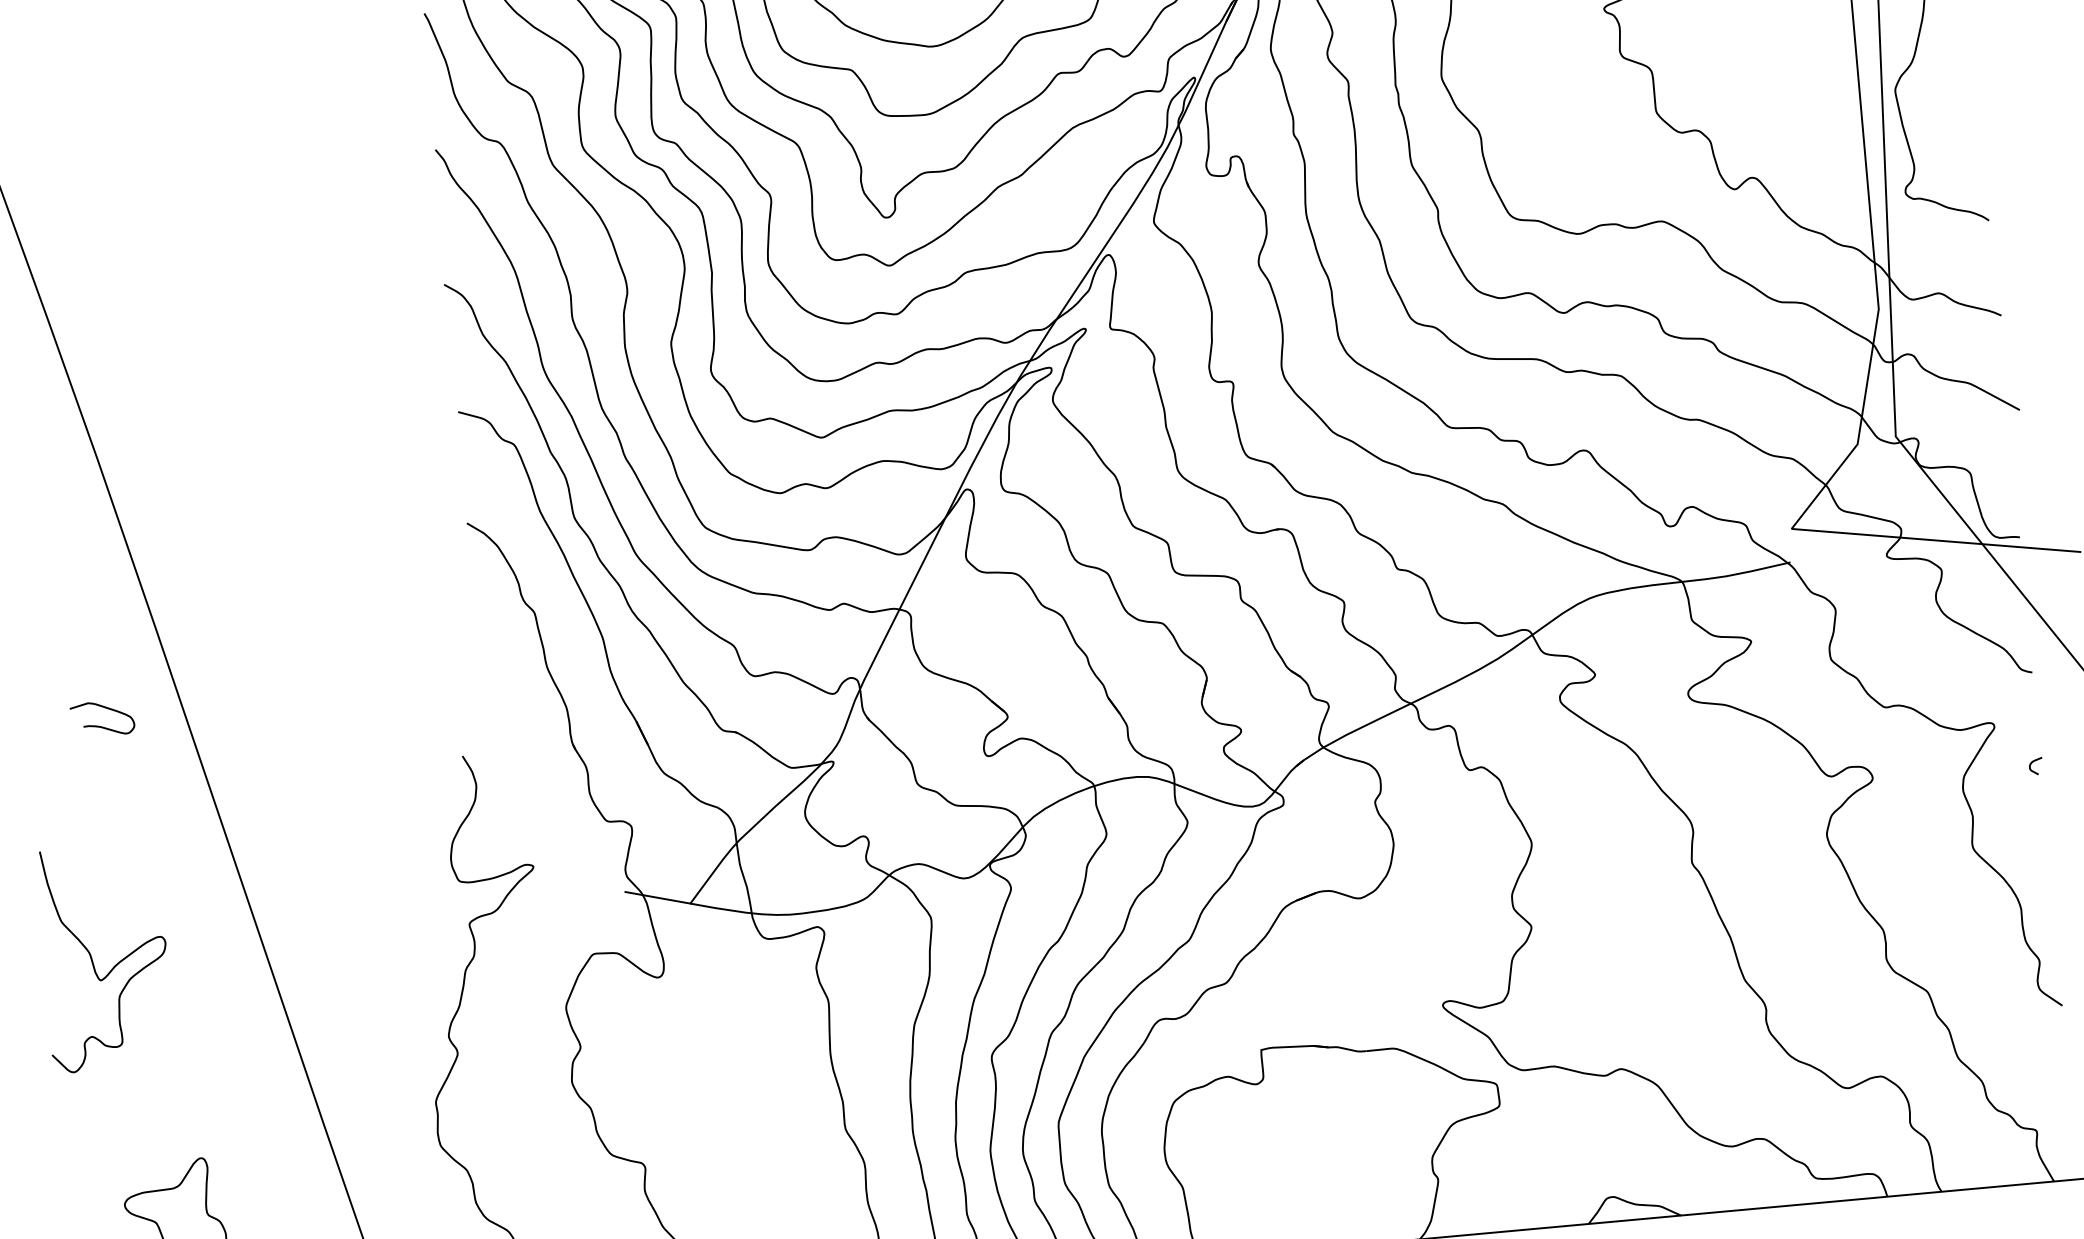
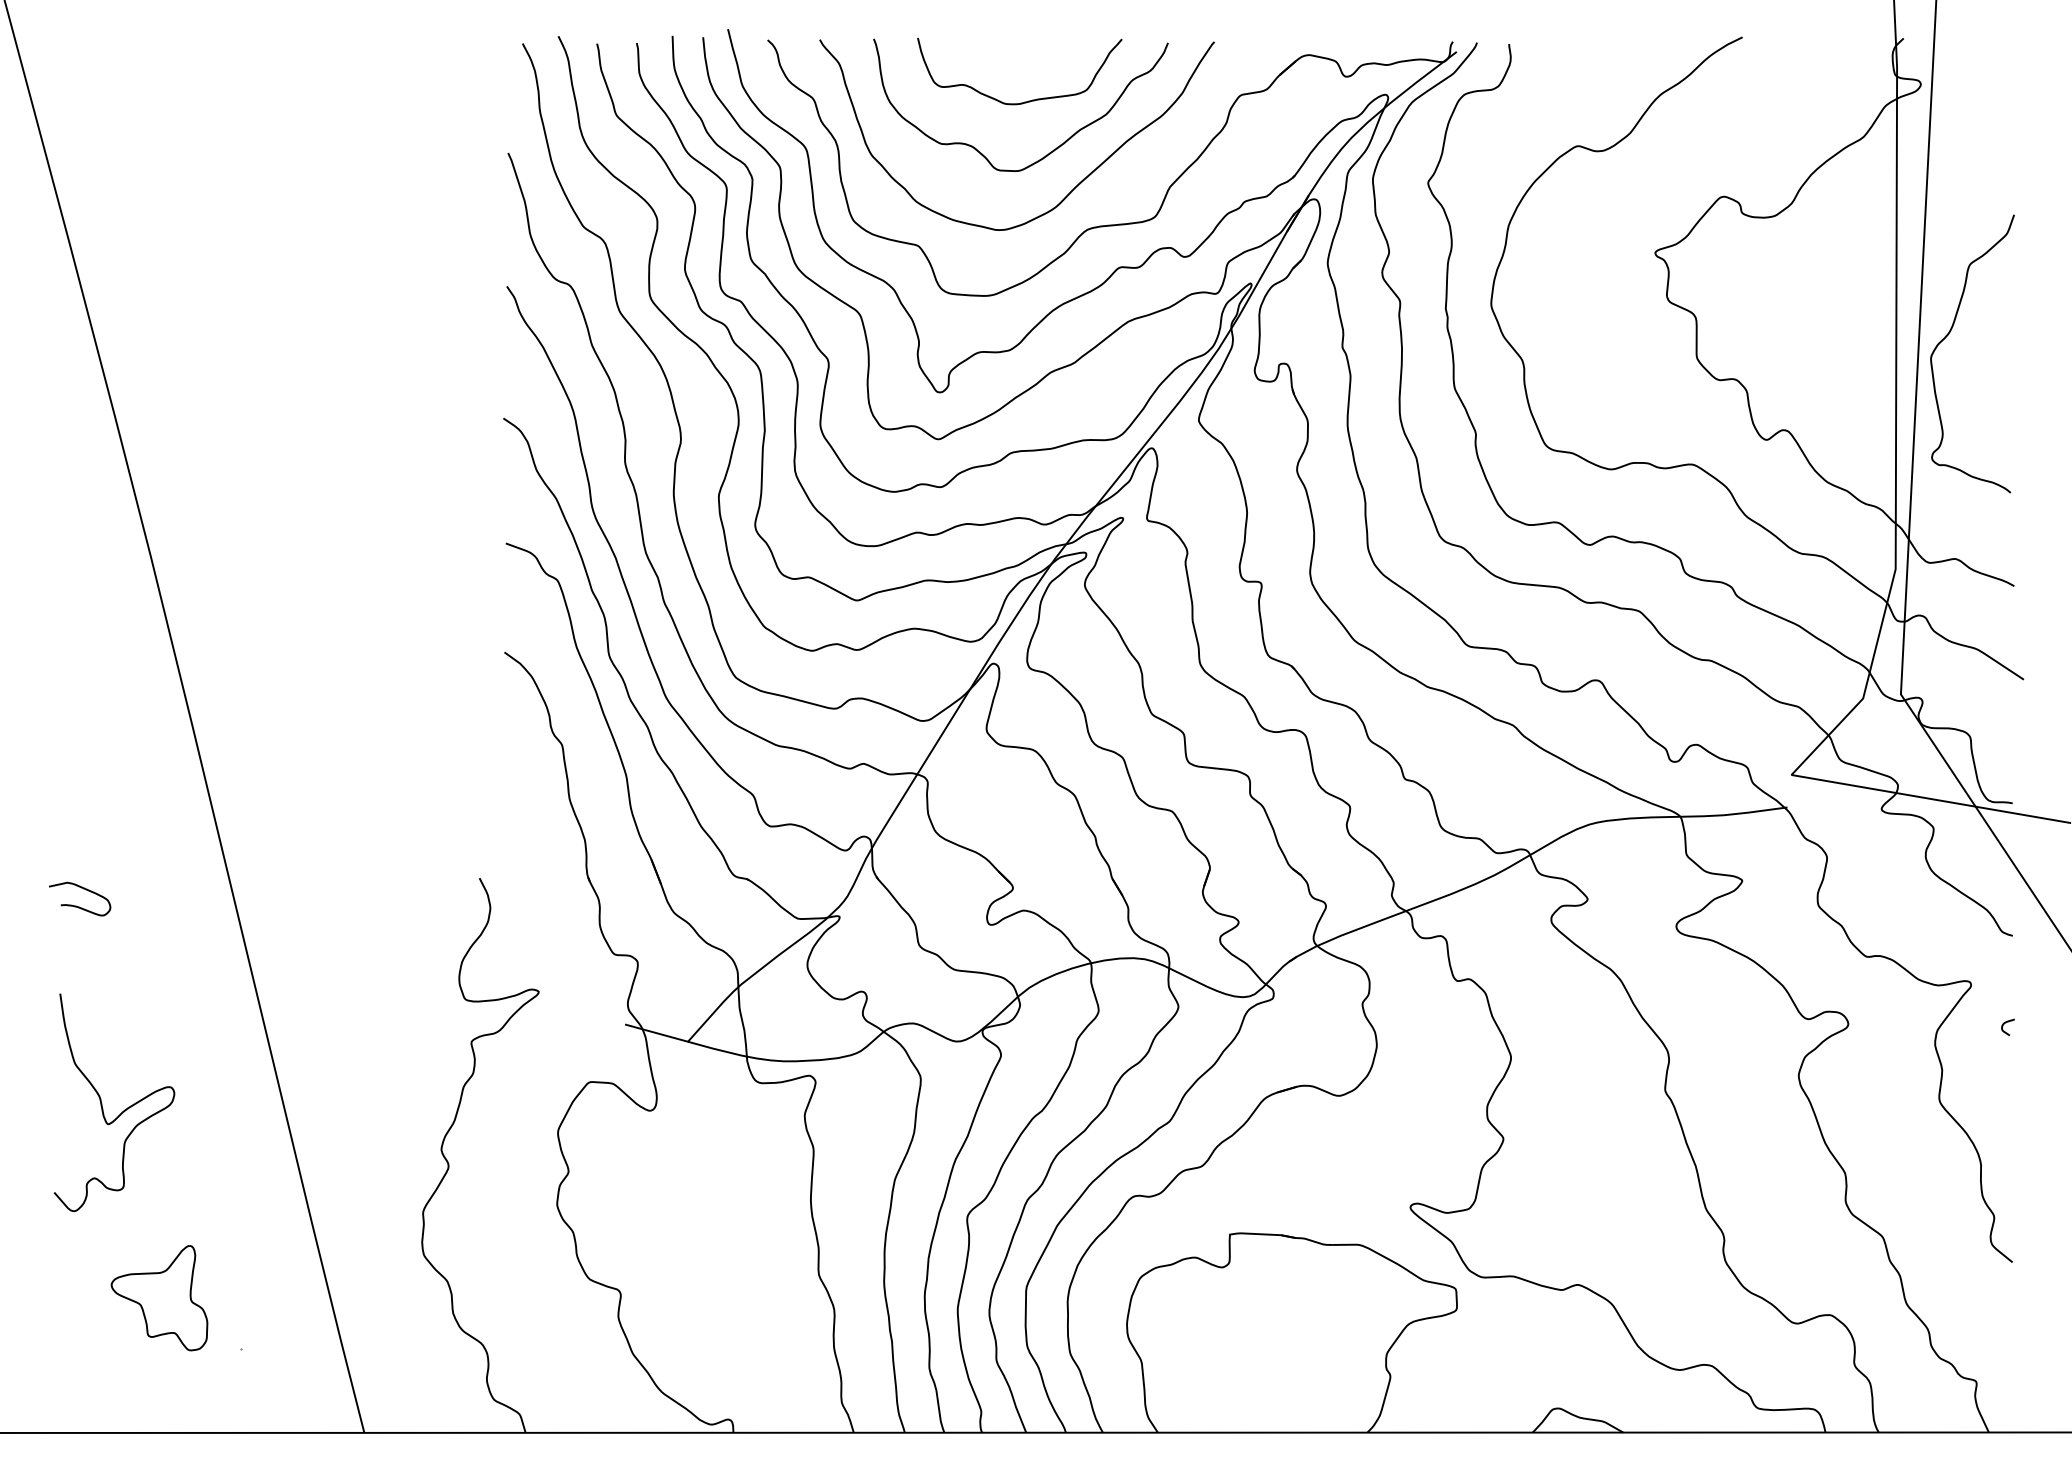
curve: (99, 725) -> (76, 905), moved
curve: (93, 959) -> (102, 1103), moved

